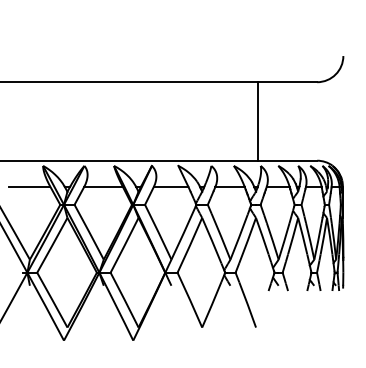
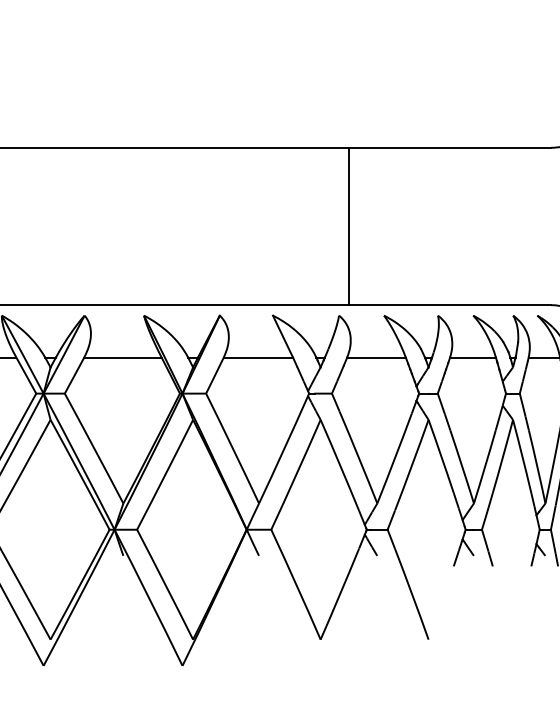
line: (258, 121) -> (349, 226), moved

